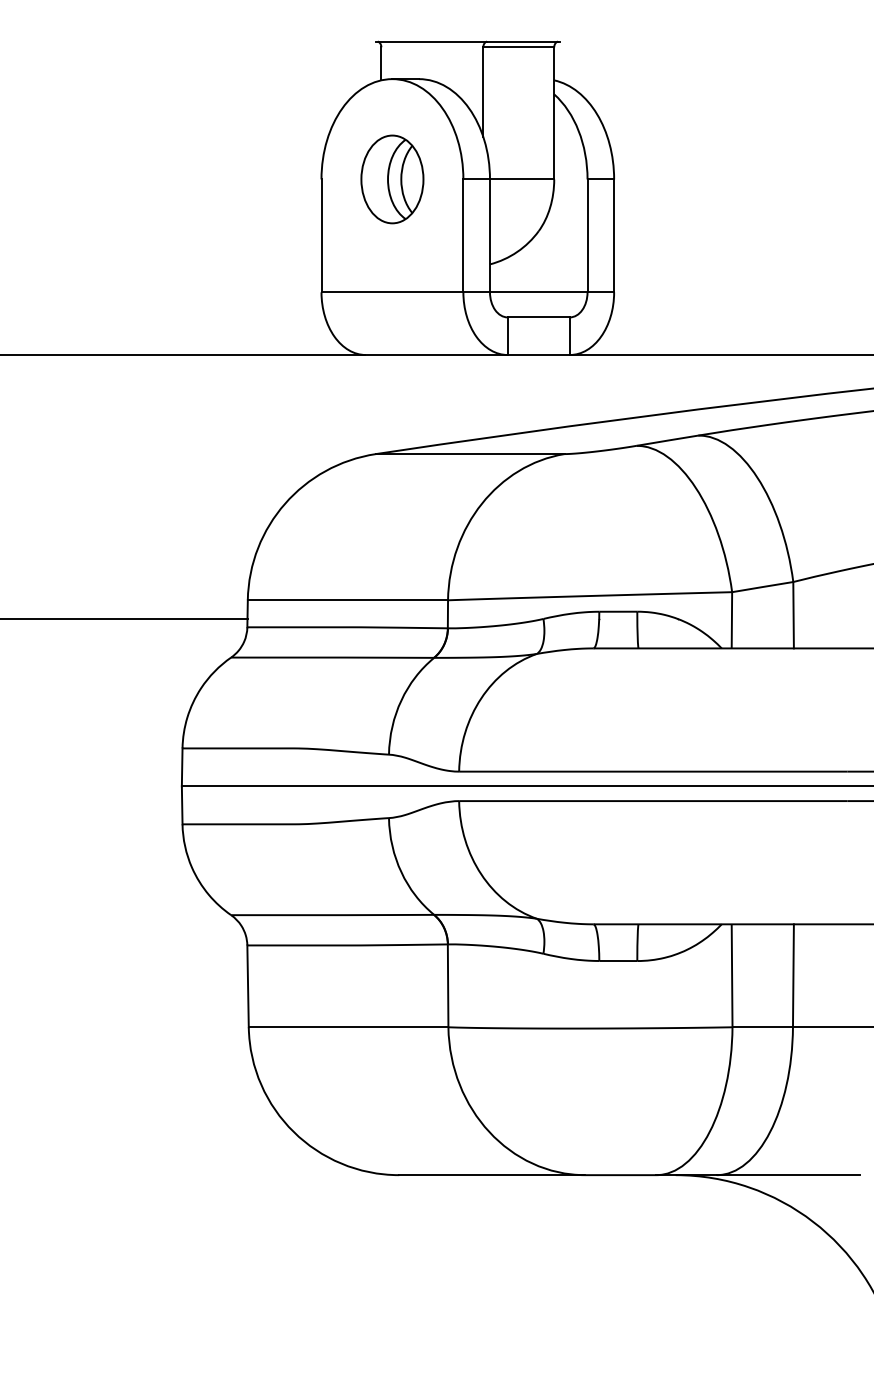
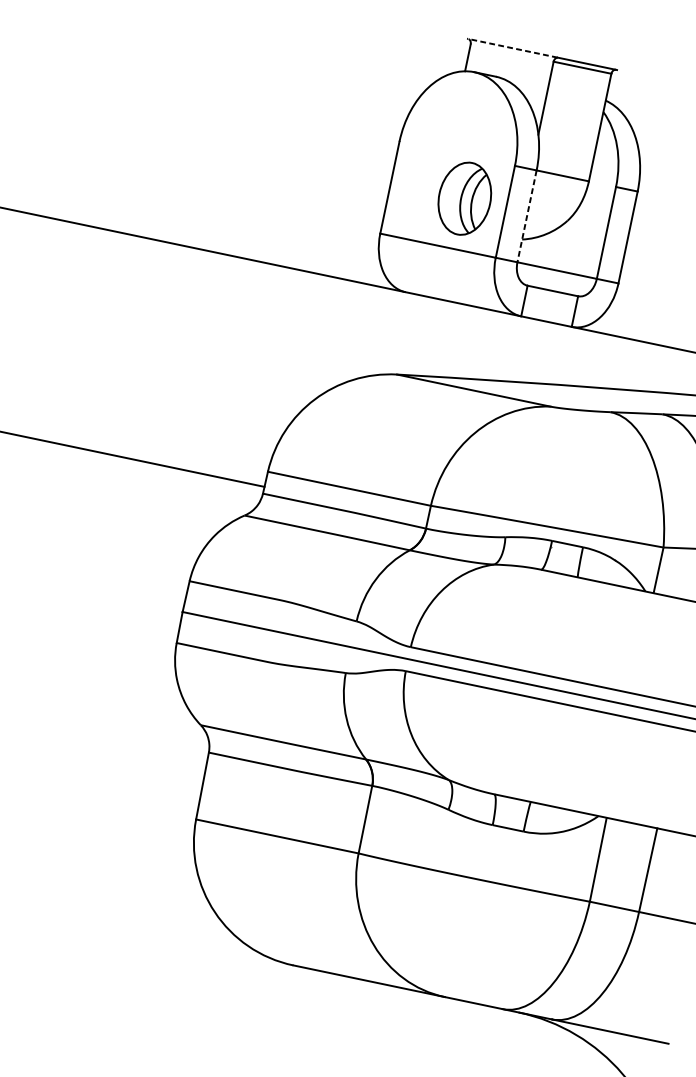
line: (431, 41) -> (512, 48), solid -> dashed
part: (392, 179) -> (464, 198), moved
line: (489, 236) -> (526, 216), solid -> dashed

